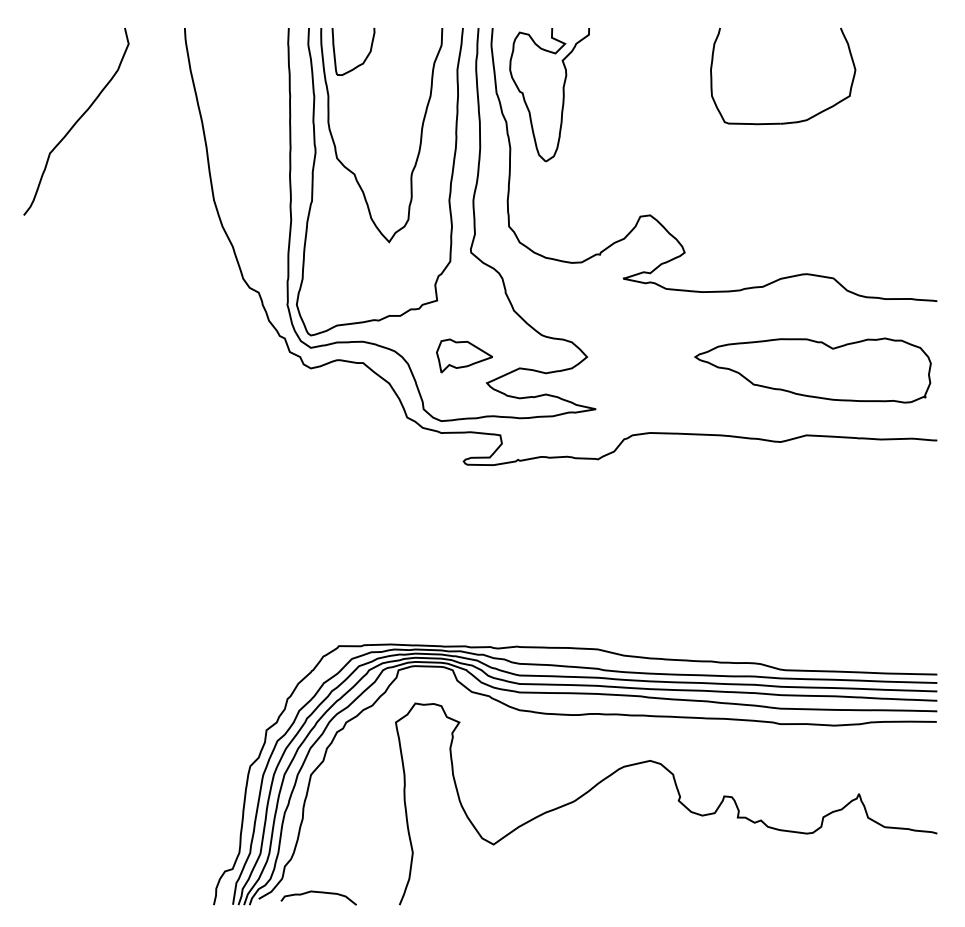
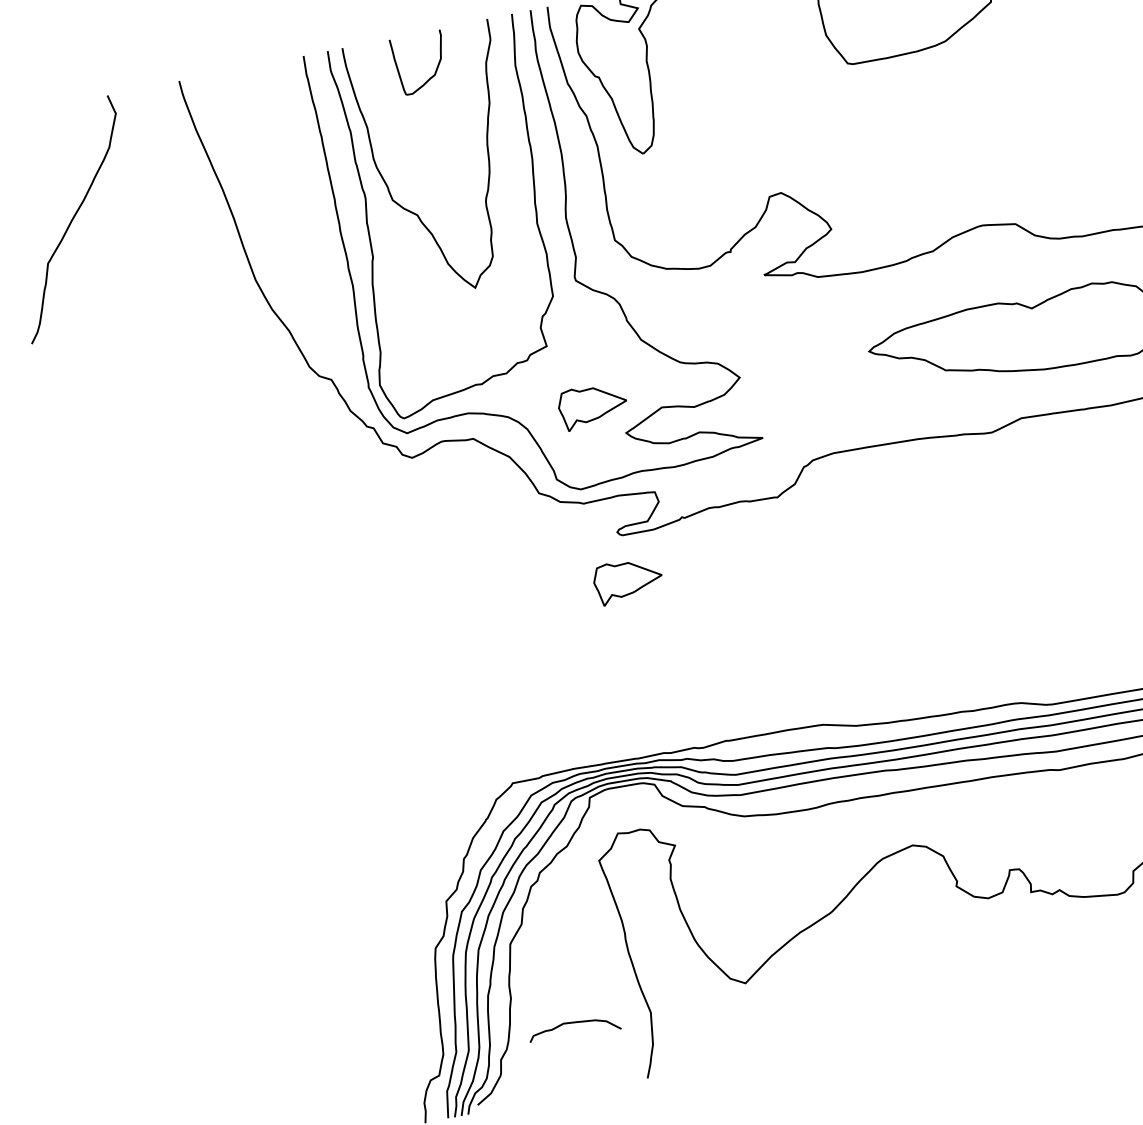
part: (365, 57) -> (436, 67), moved
part: (464, 501) -> (627, 580), added
curve: (319, 893) -> (574, 1024), moved

